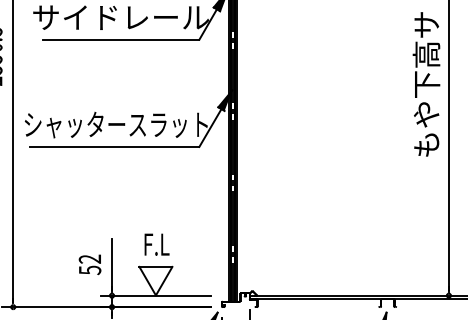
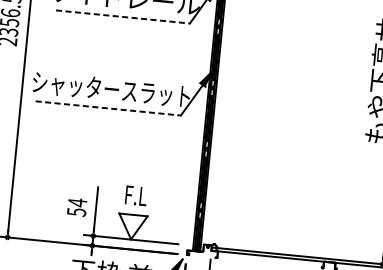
line: (121, 39) -> (123, 16), solid -> dashed
line: (114, 146) -> (108, 108), solid -> dashed
text: (89, 259) -> (77, 202), 52 -> 54

